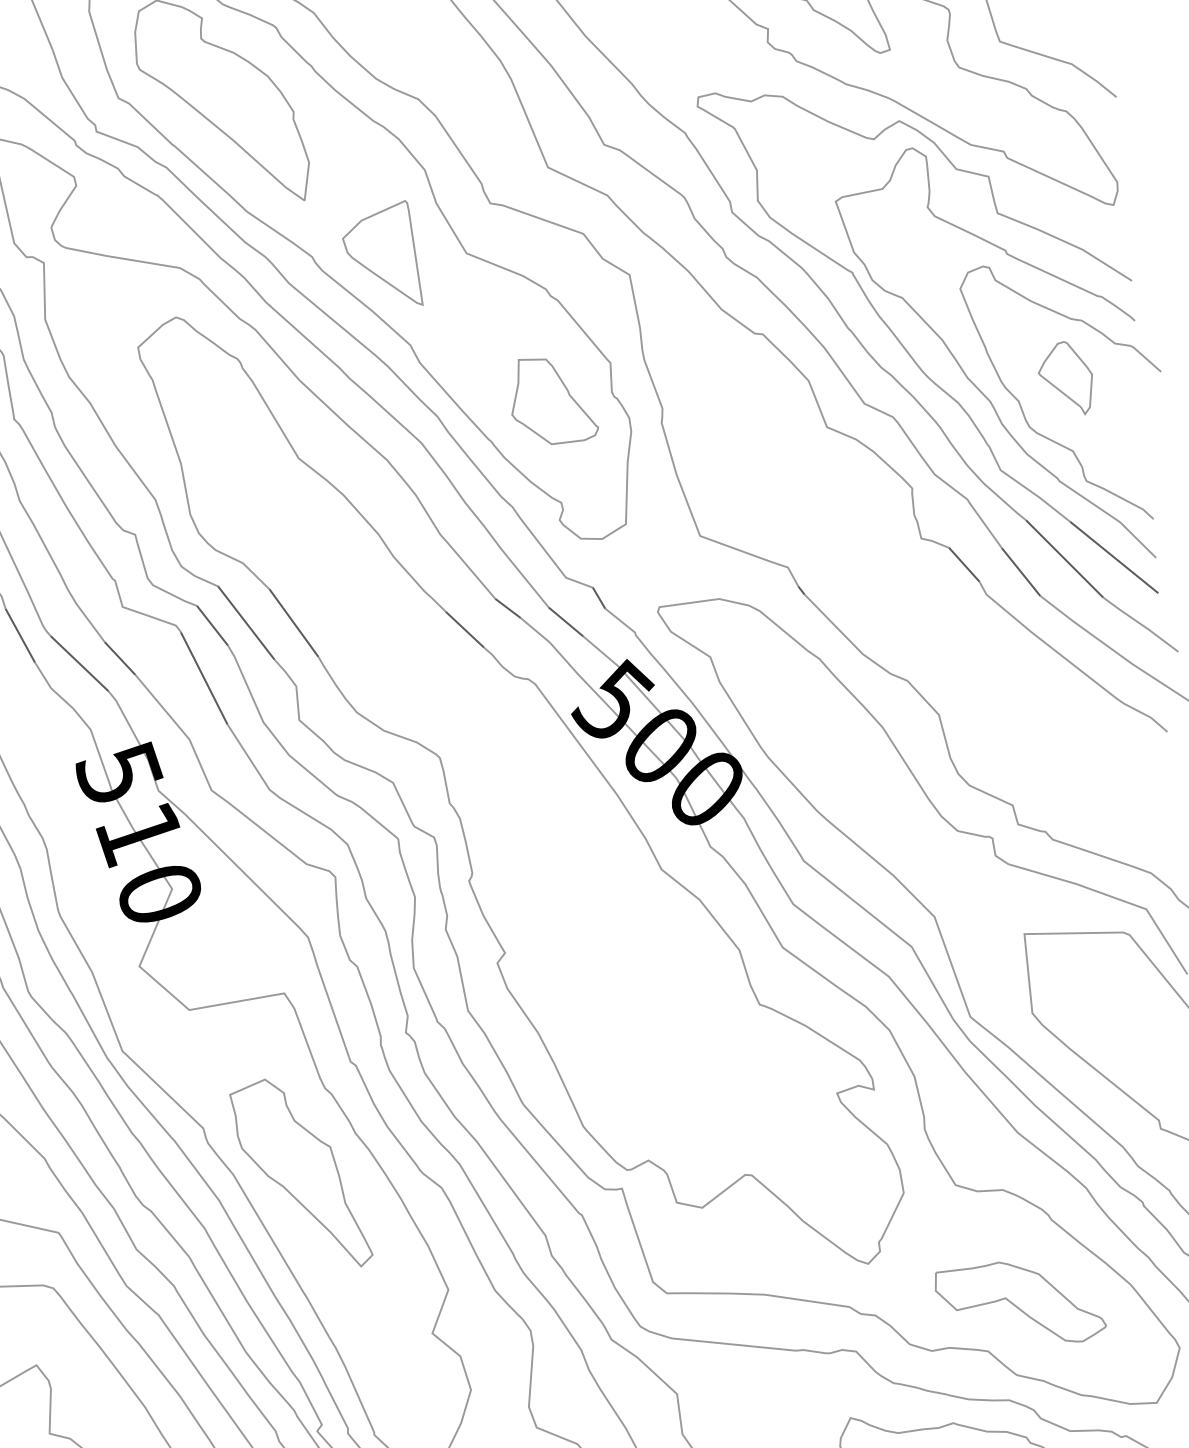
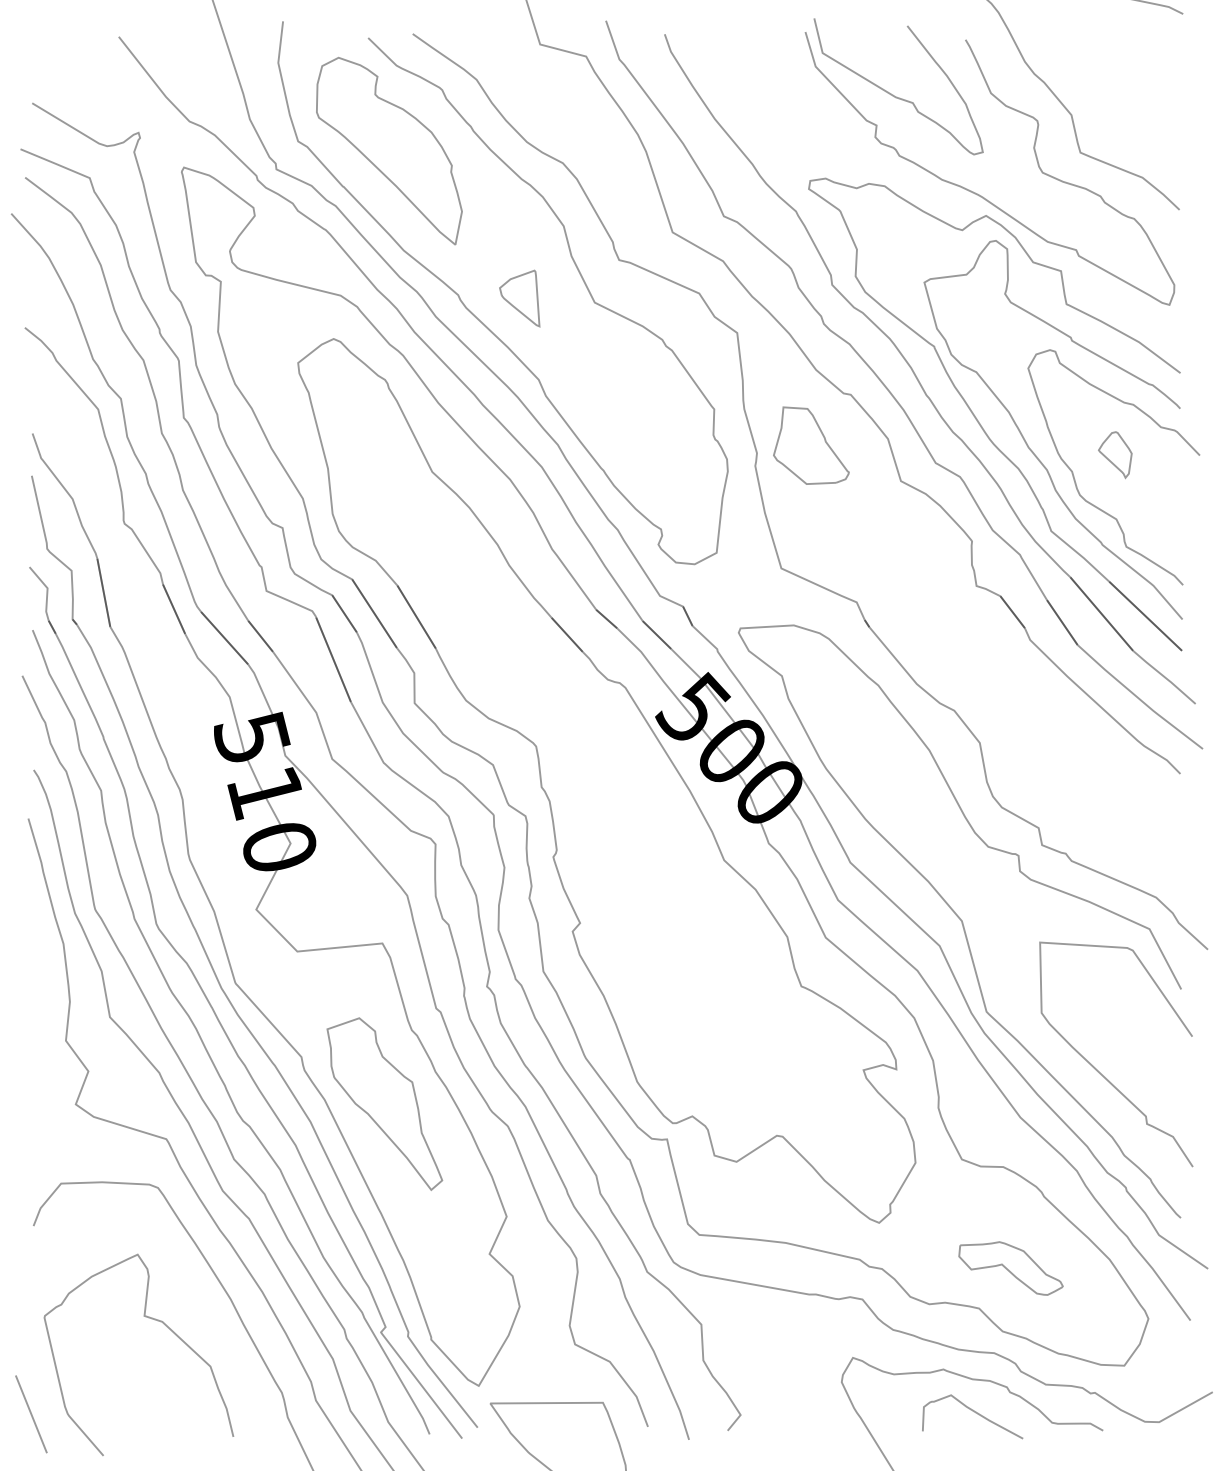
part: (381, 255) -> (519, 298), size x0.6
part: (1066, 378) -> (1115, 454), size x0.7
part: (553, 400) -> (811, 445), moved
part: (1019, 1303) -> (1010, 1268), size x0.7

